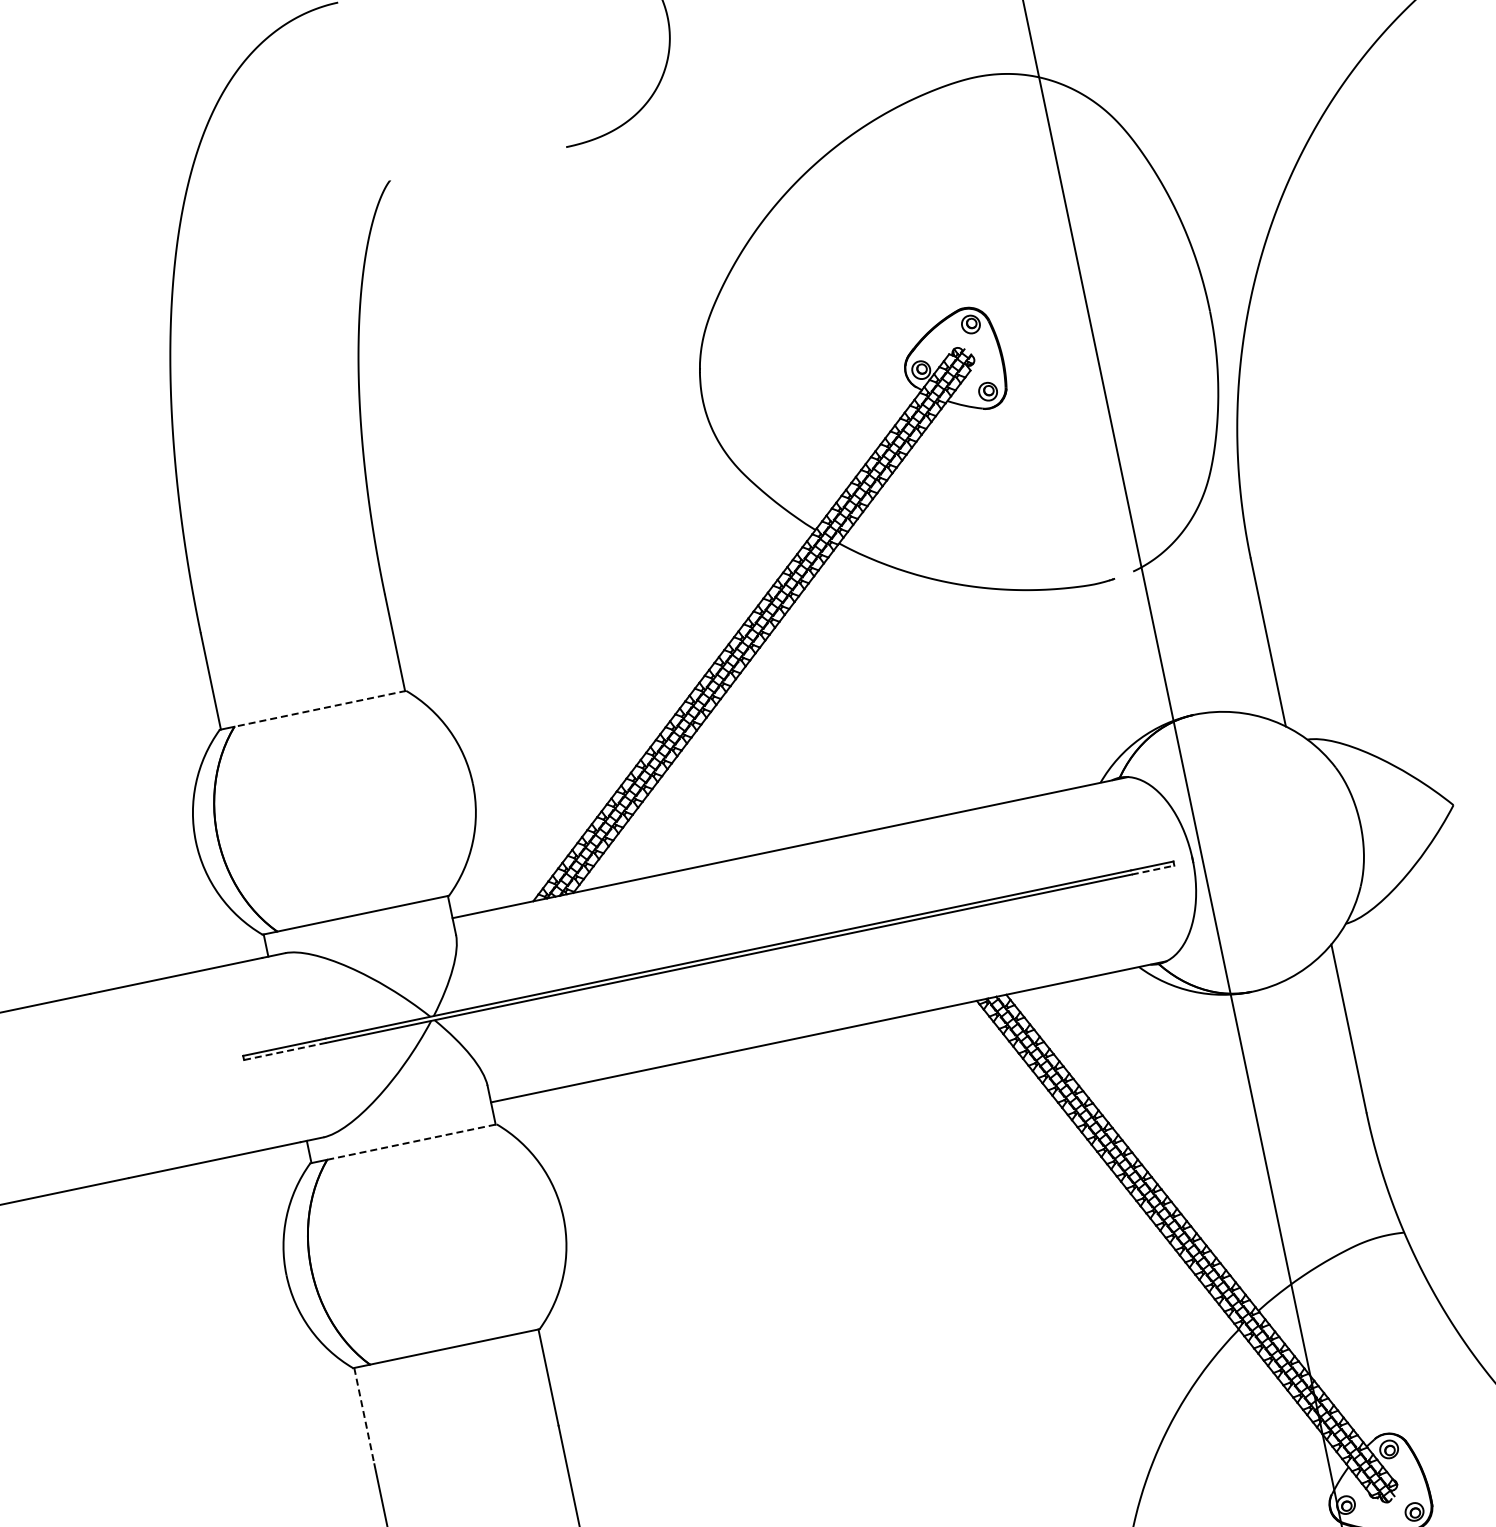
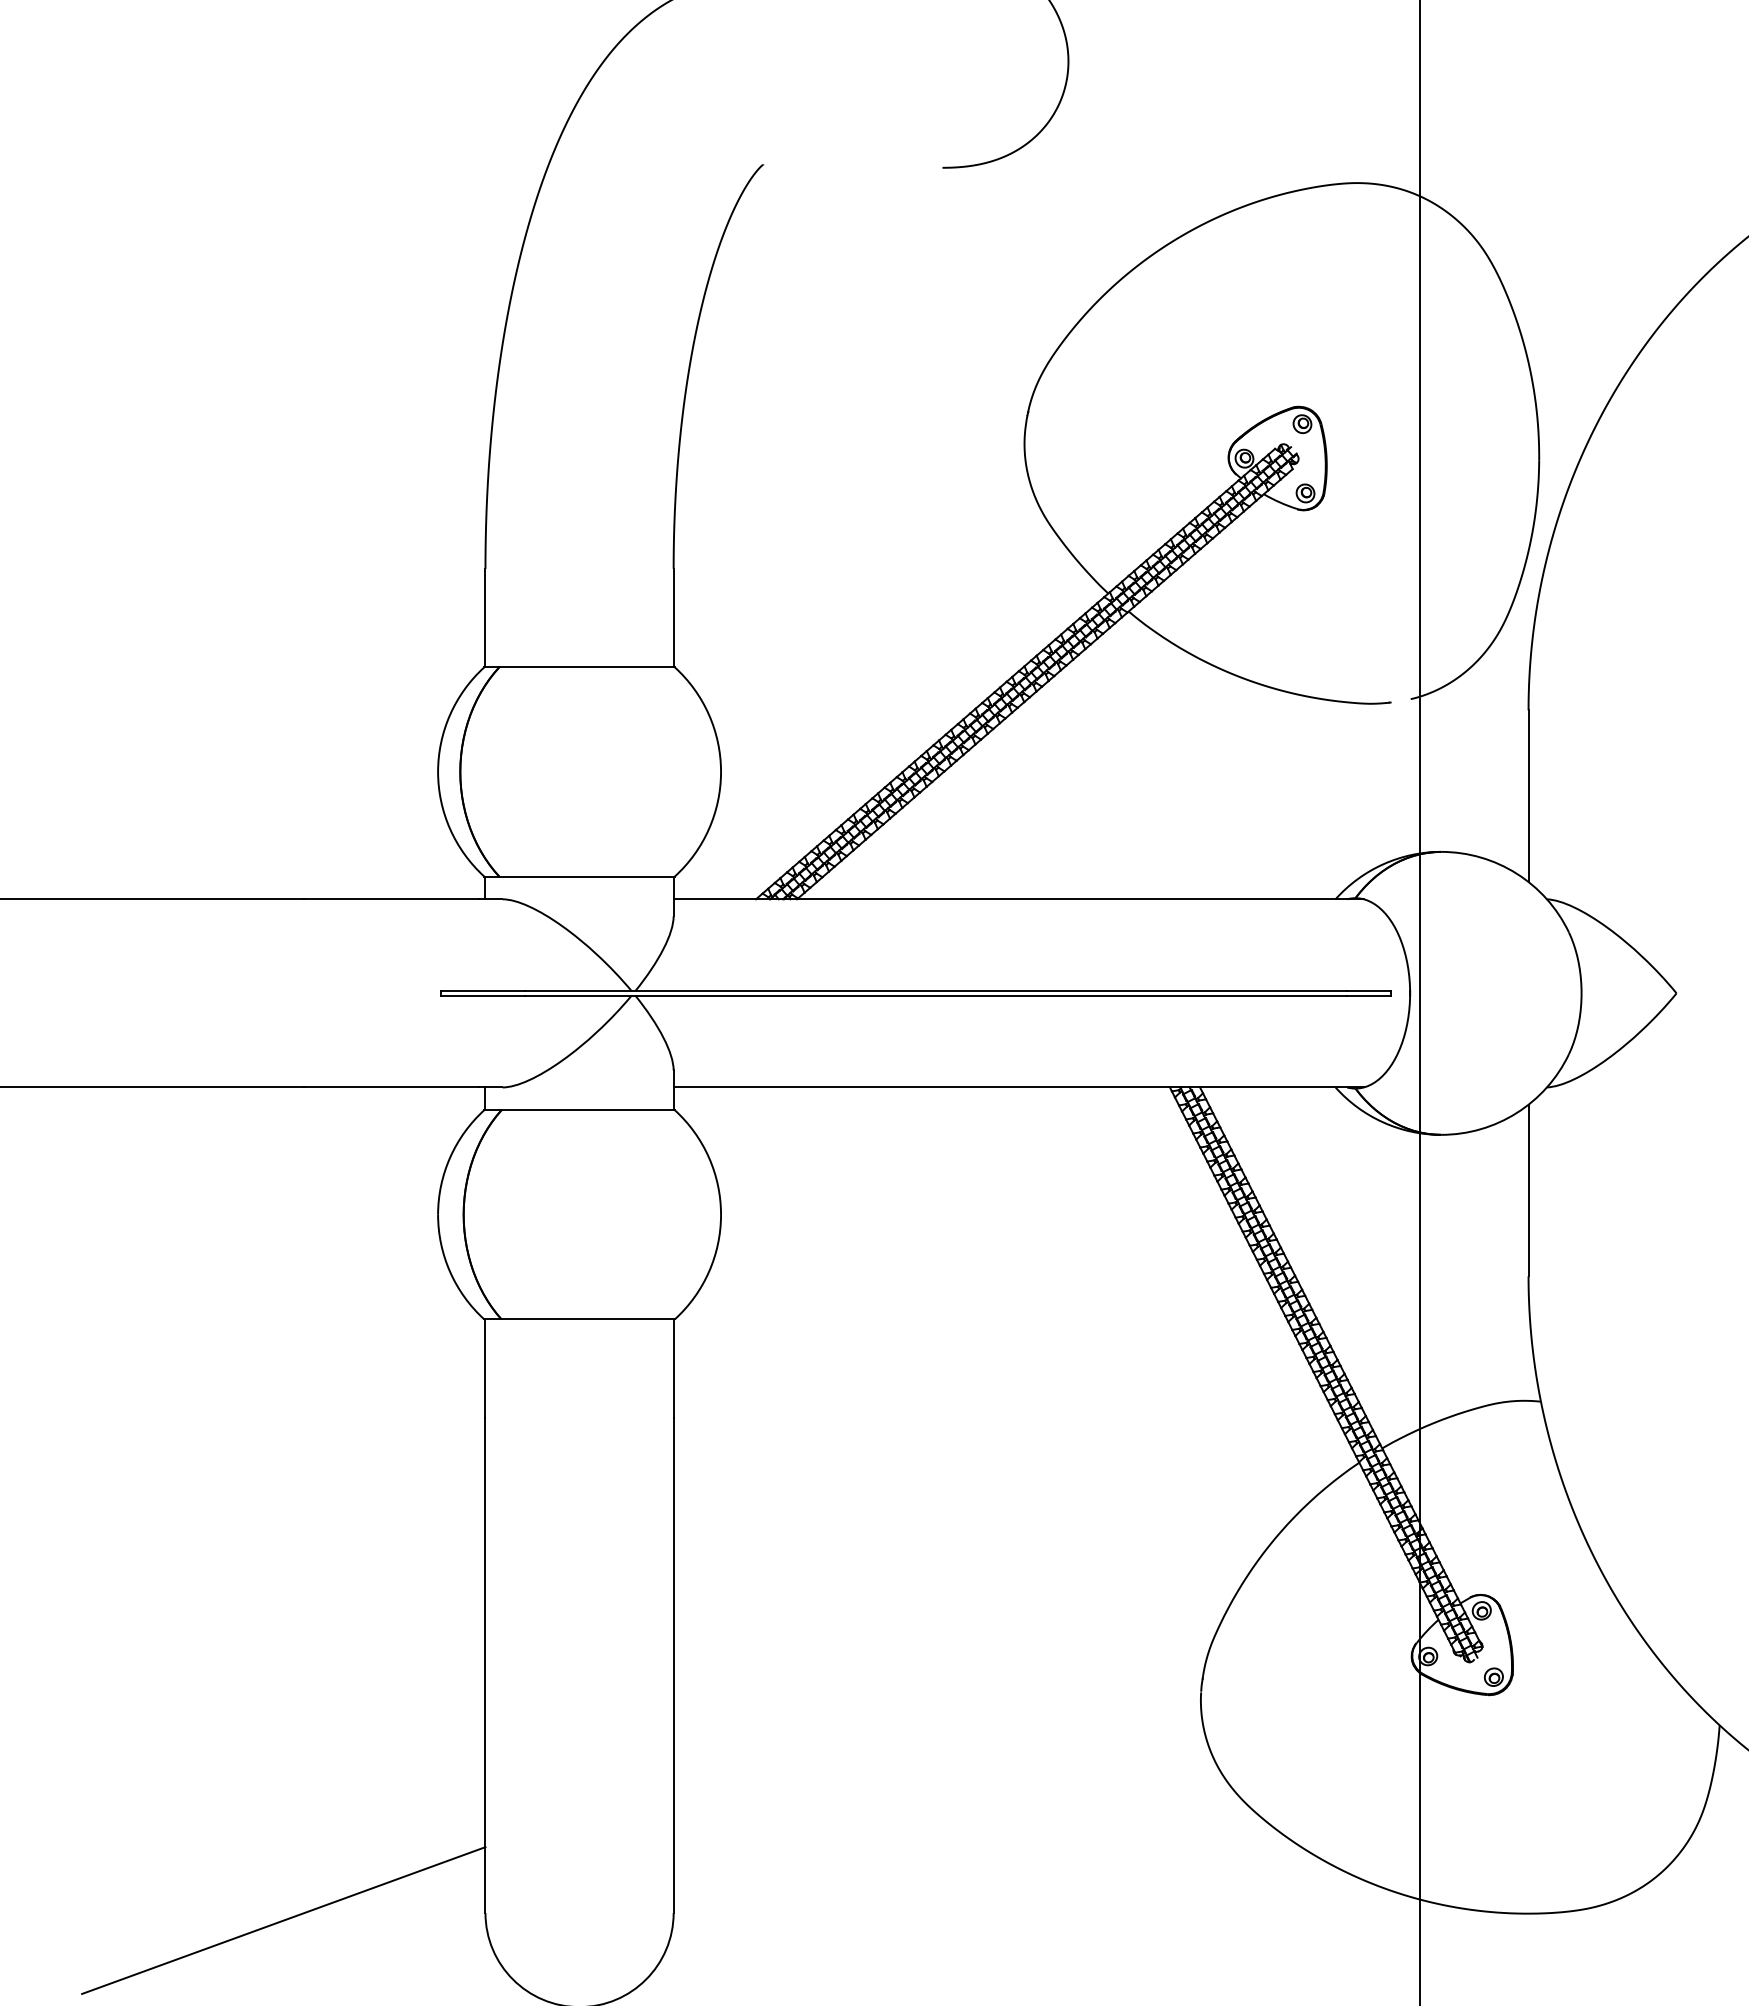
line: (320, 708) -> (587, 667), dashed -> solid
line: (1153, 870) -> (1369, 995), dashed -> solid
line: (286, 1051) -> (483, 995), dashed -> solid
line: (412, 1142) -> (588, 1110), dashed -> solid
line: (364, 1416) -> (485, 1369), dashed -> solid

